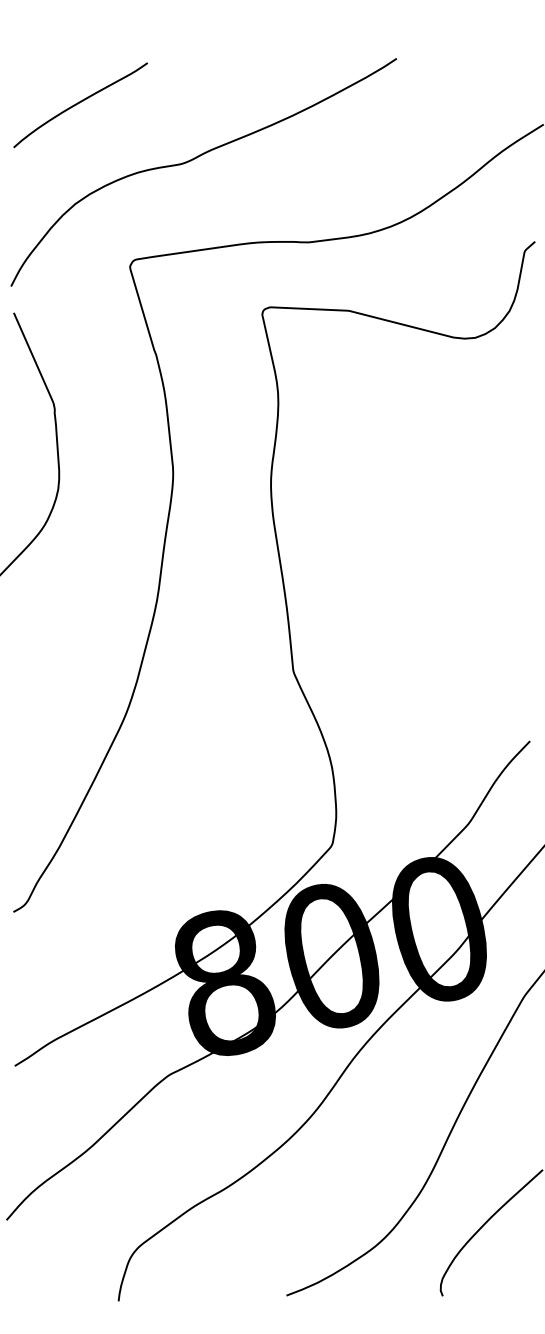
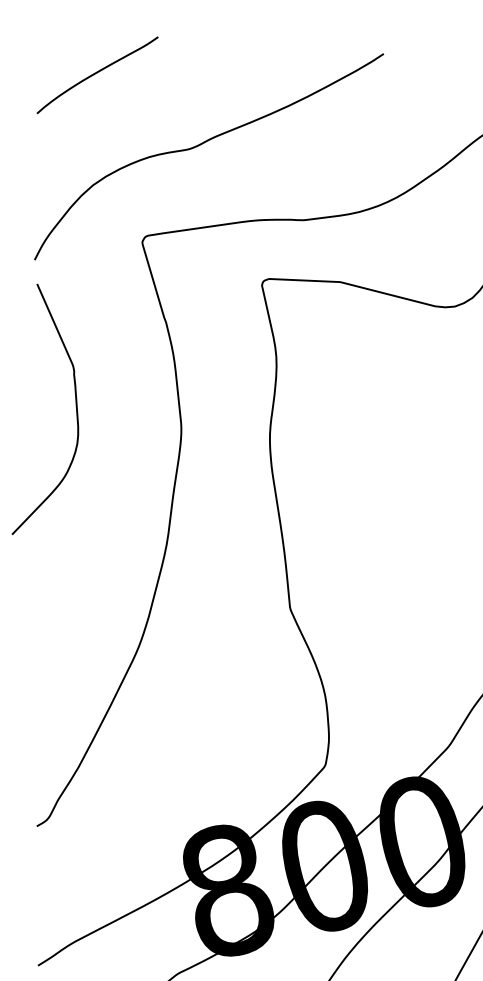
curve: (79, 103) -> (96, 73), moved

